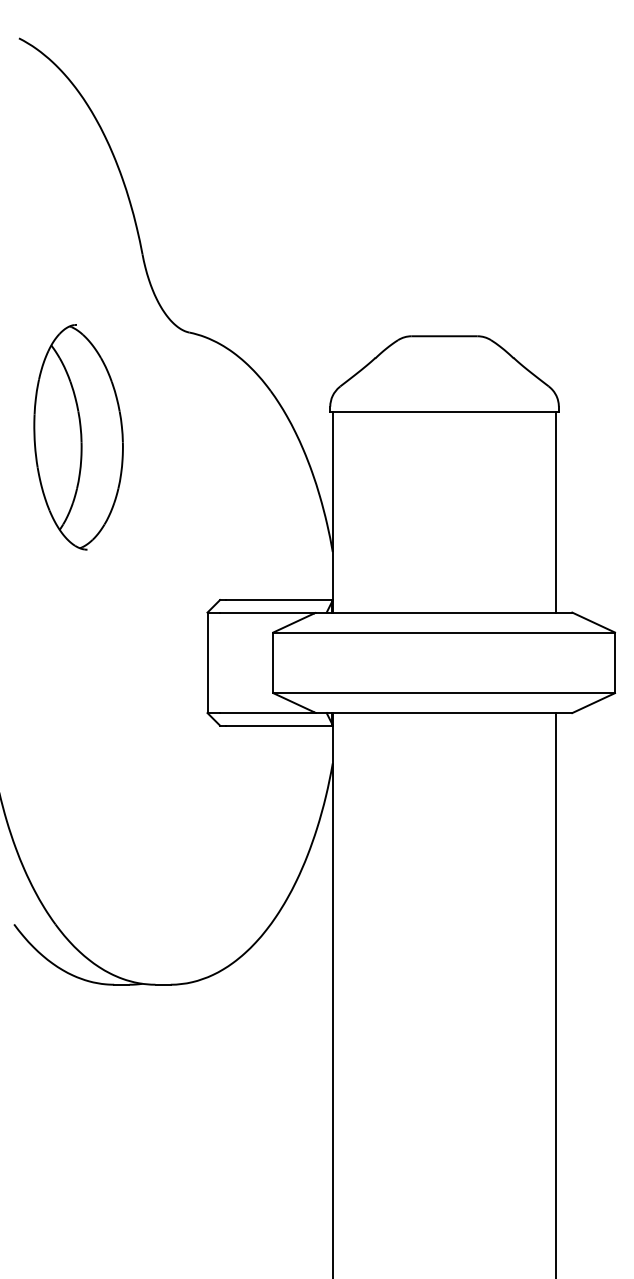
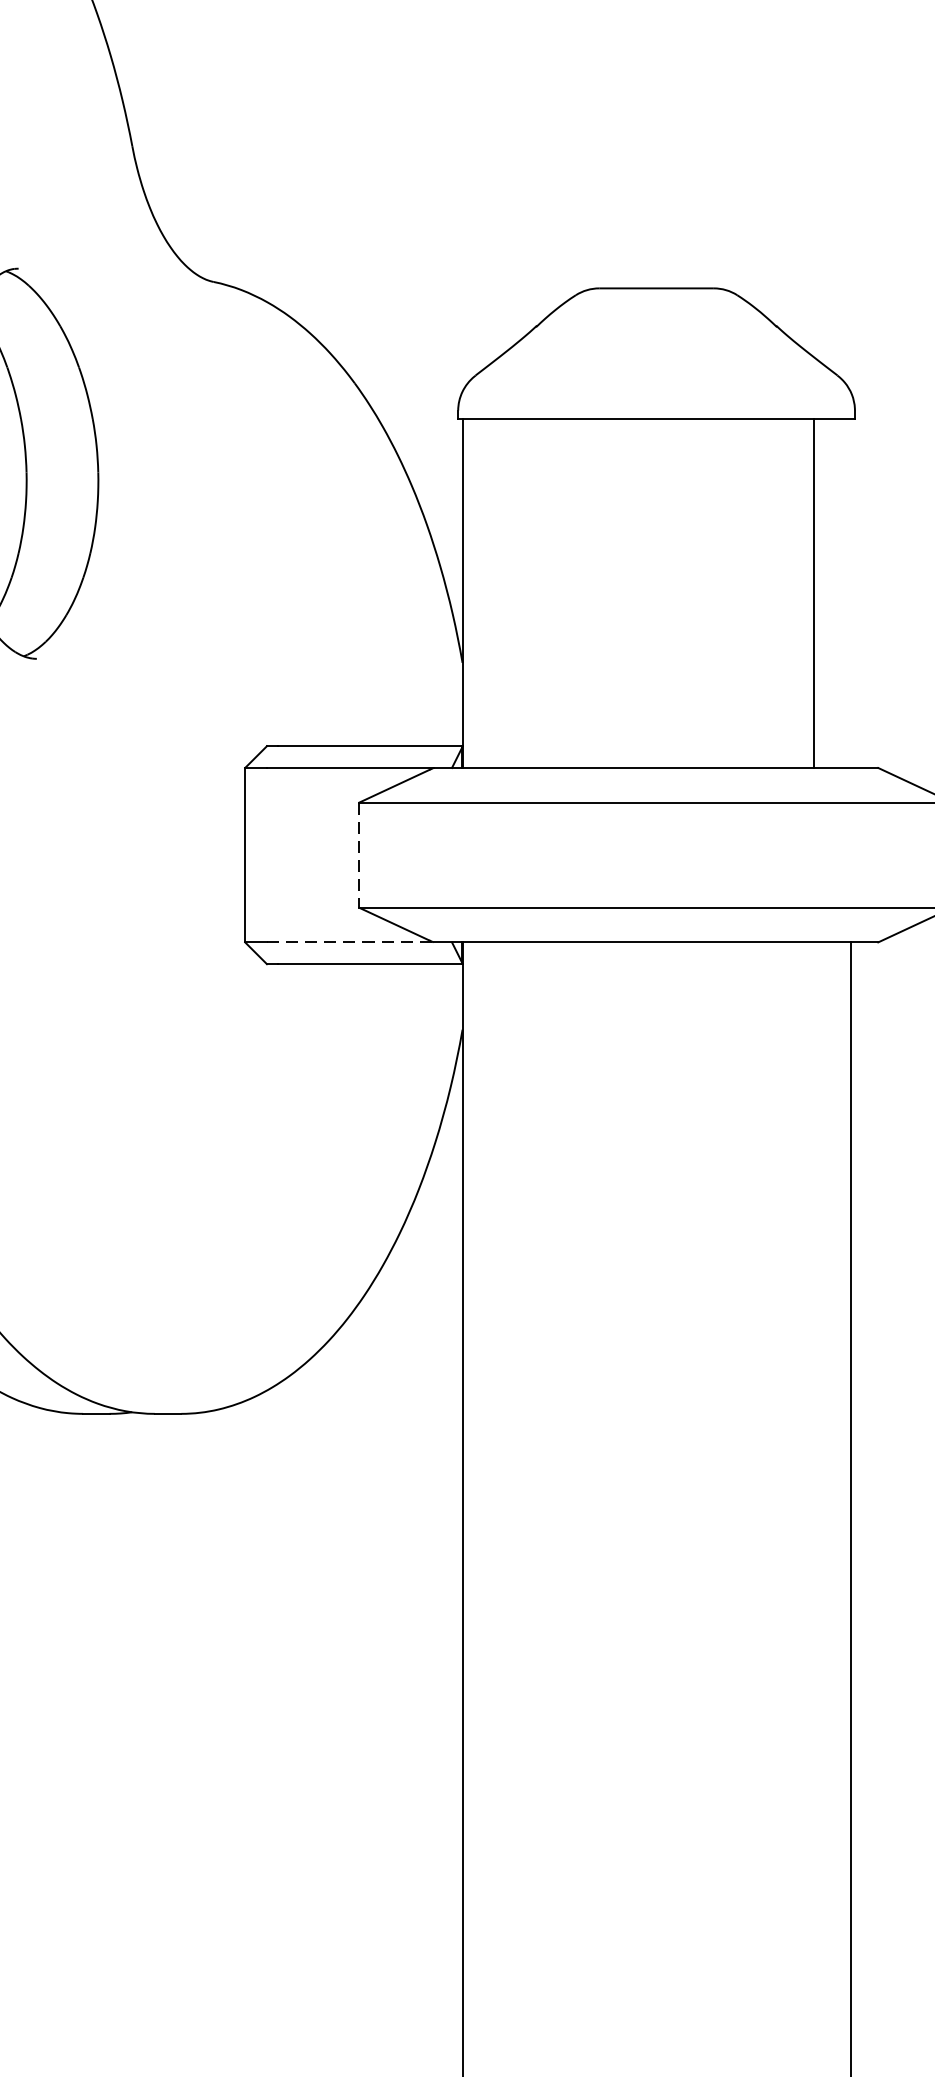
line: (556, 511) -> (814, 592), moved
line: (273, 663) -> (359, 856), solid -> dashed
line: (268, 713) -> (350, 943), solid -> dashed

